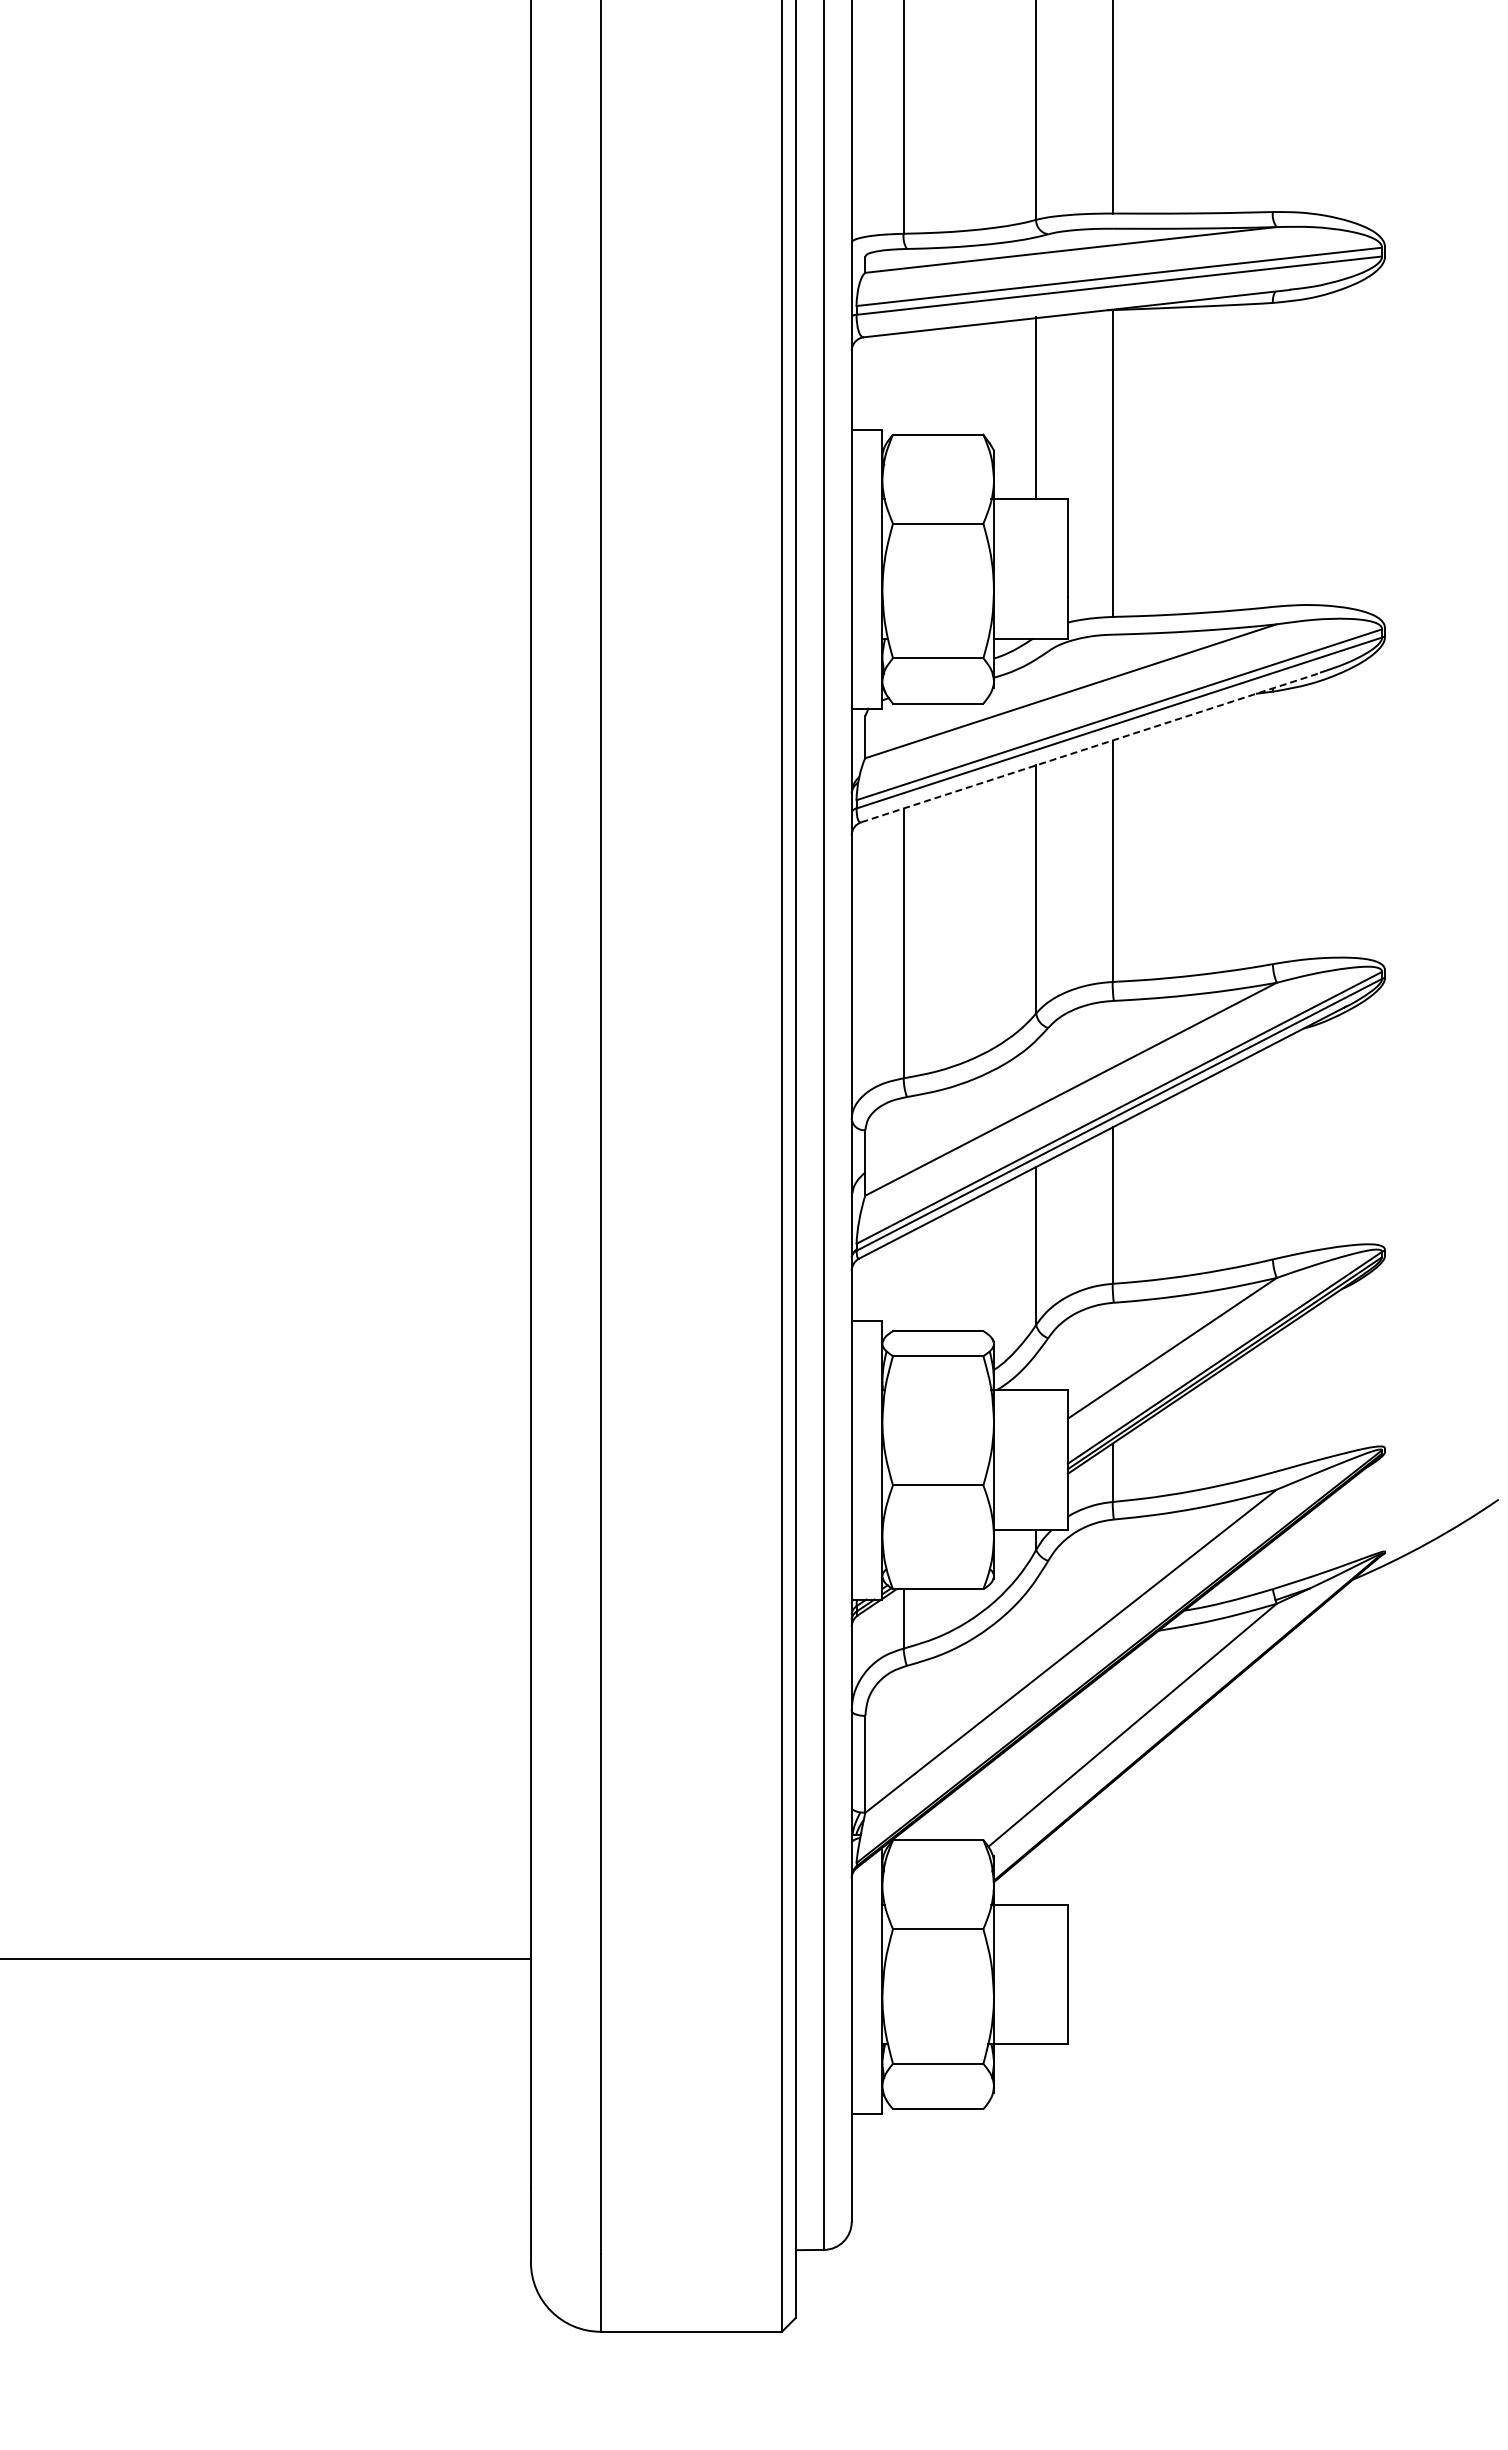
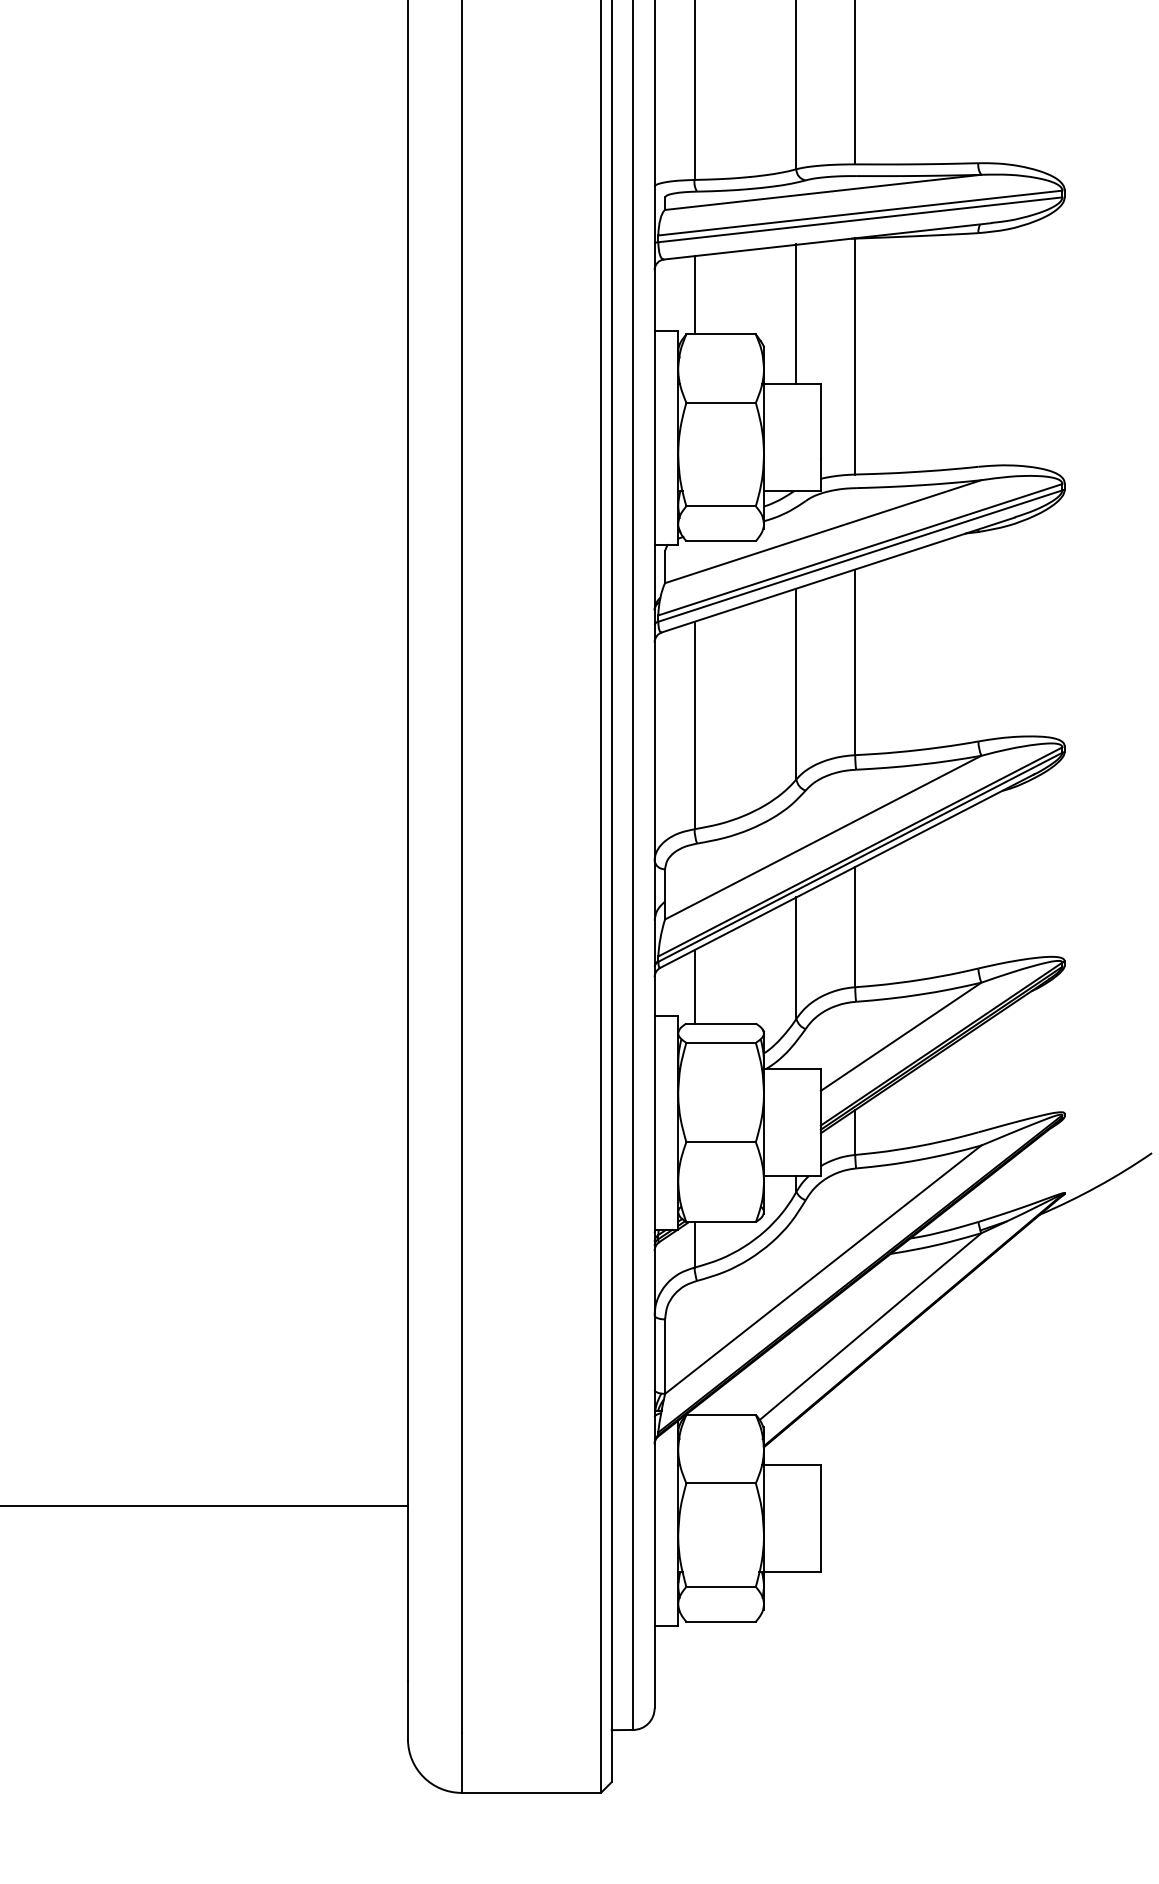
line: (903, 383) -> (694, 295), added
line: (1091, 747) -> (838, 574), dashed -> solid
line: (903, 1283) -> (694, 986), added

